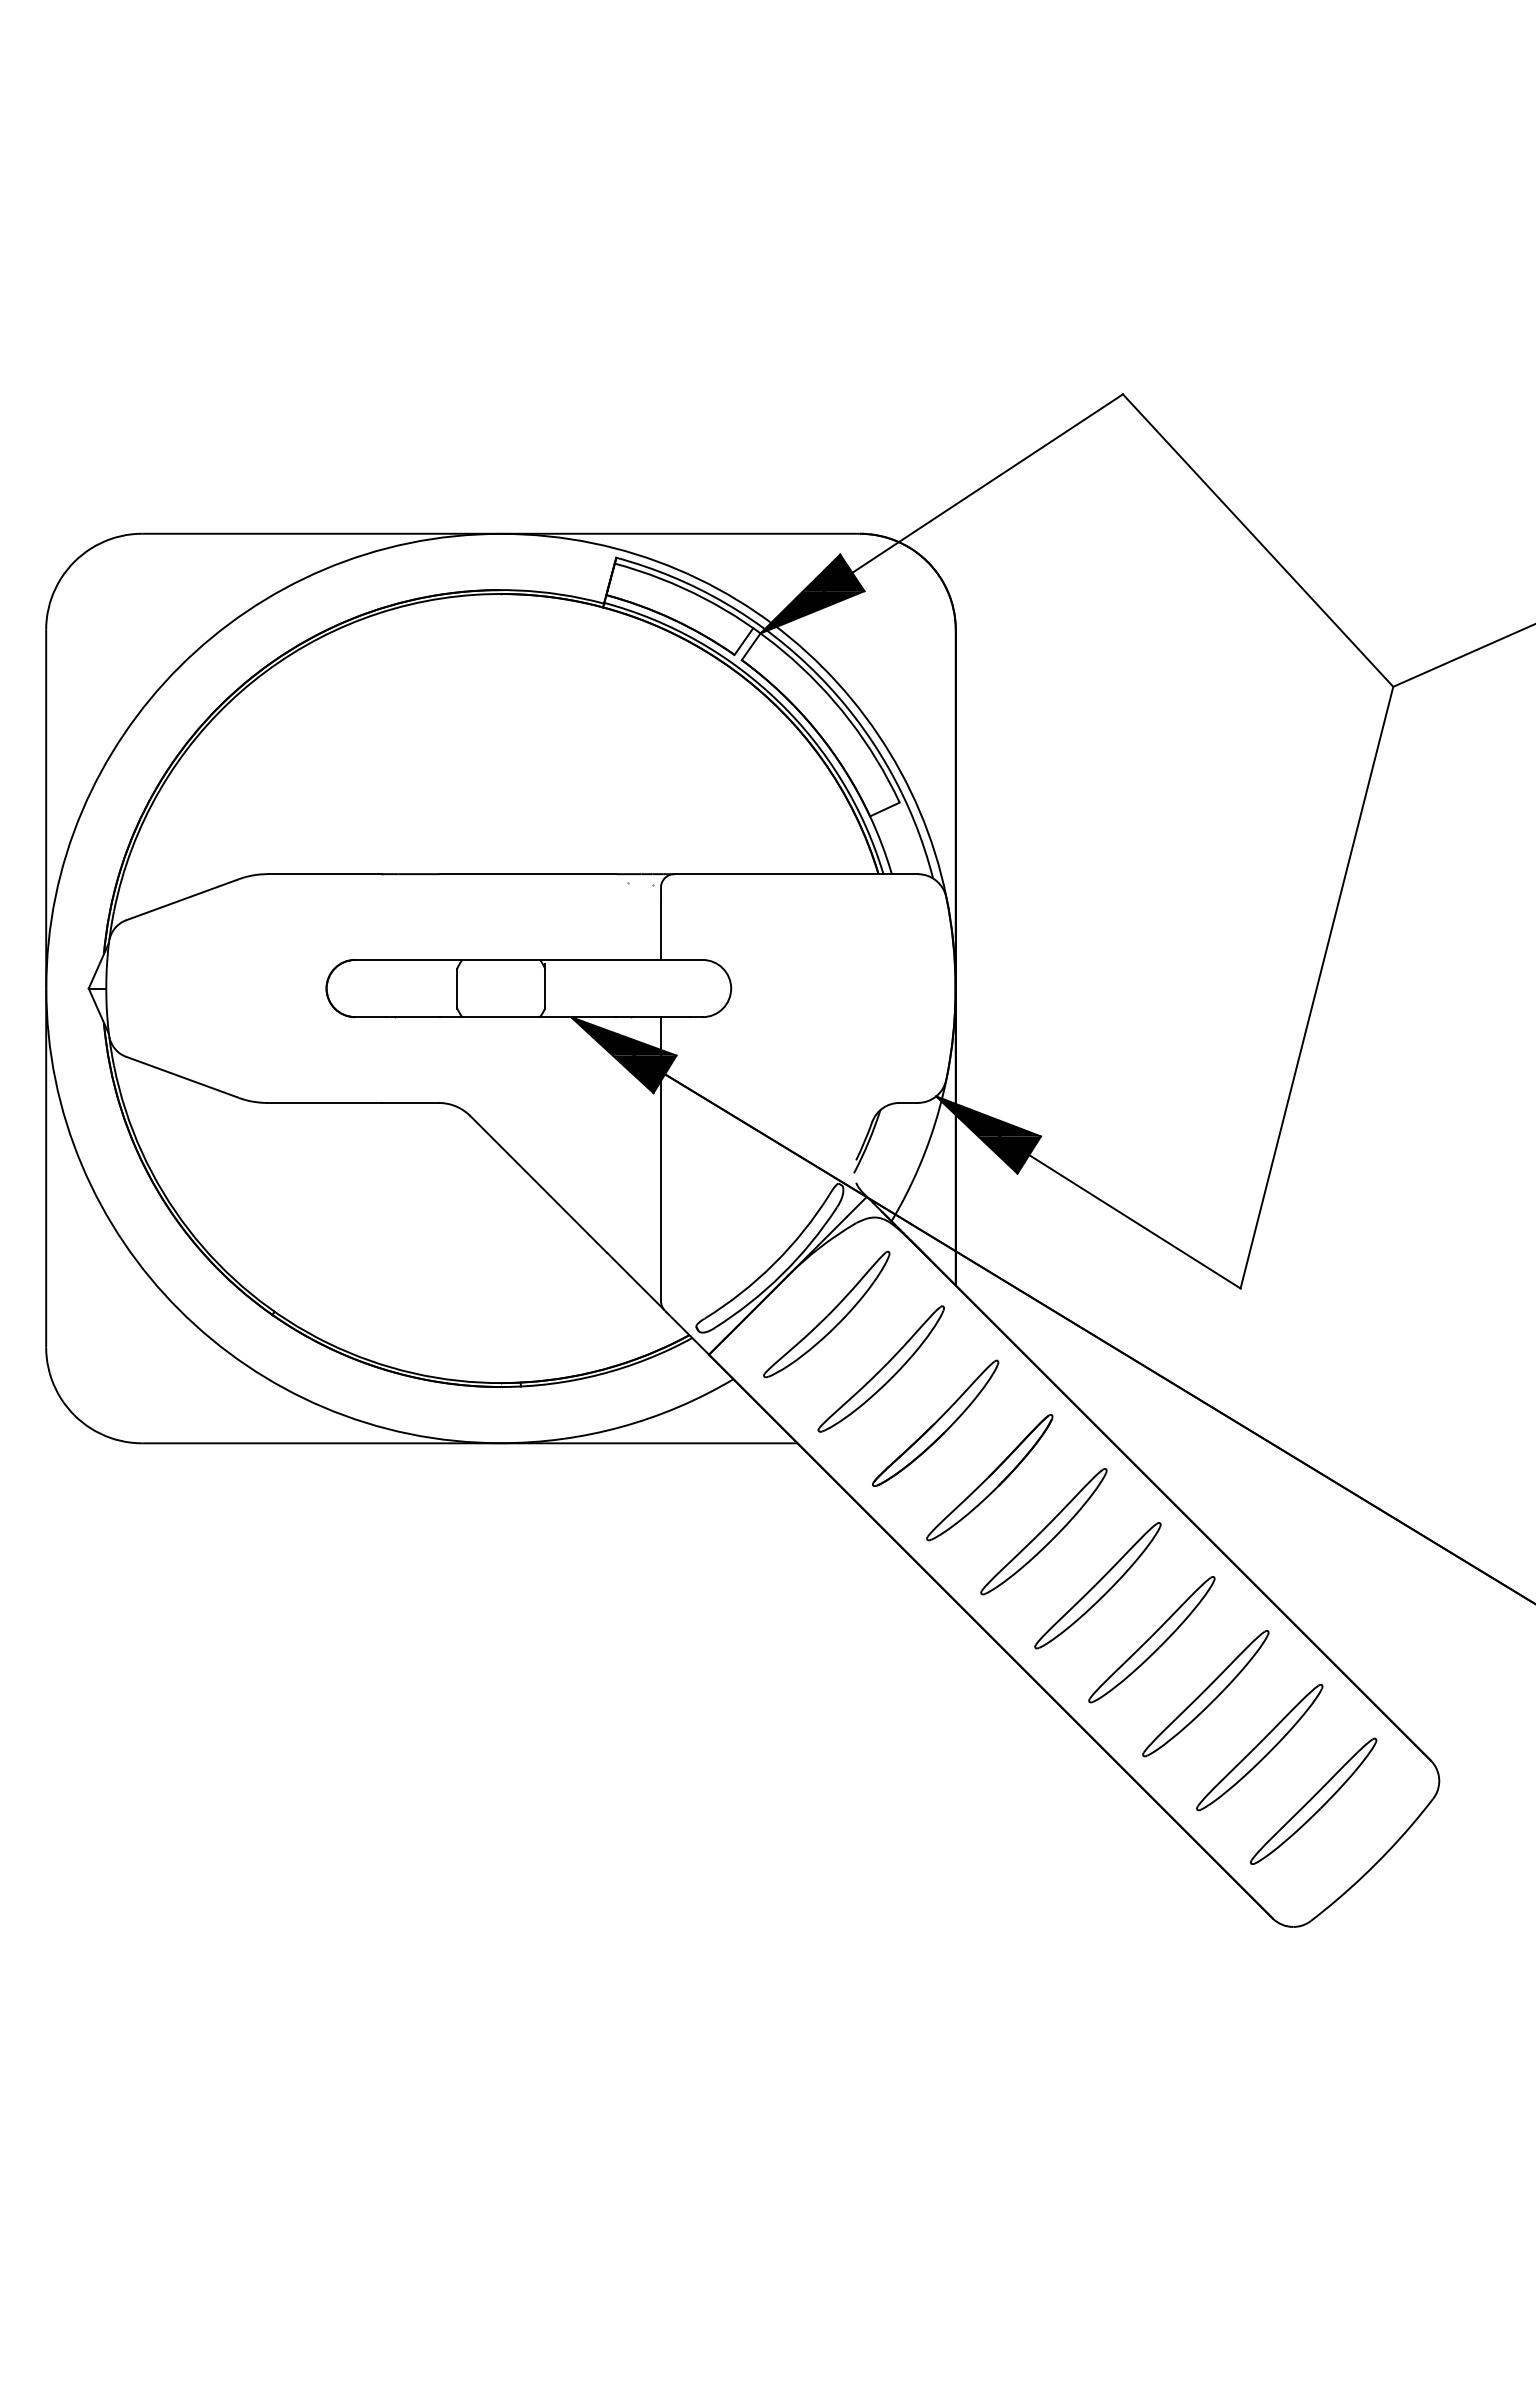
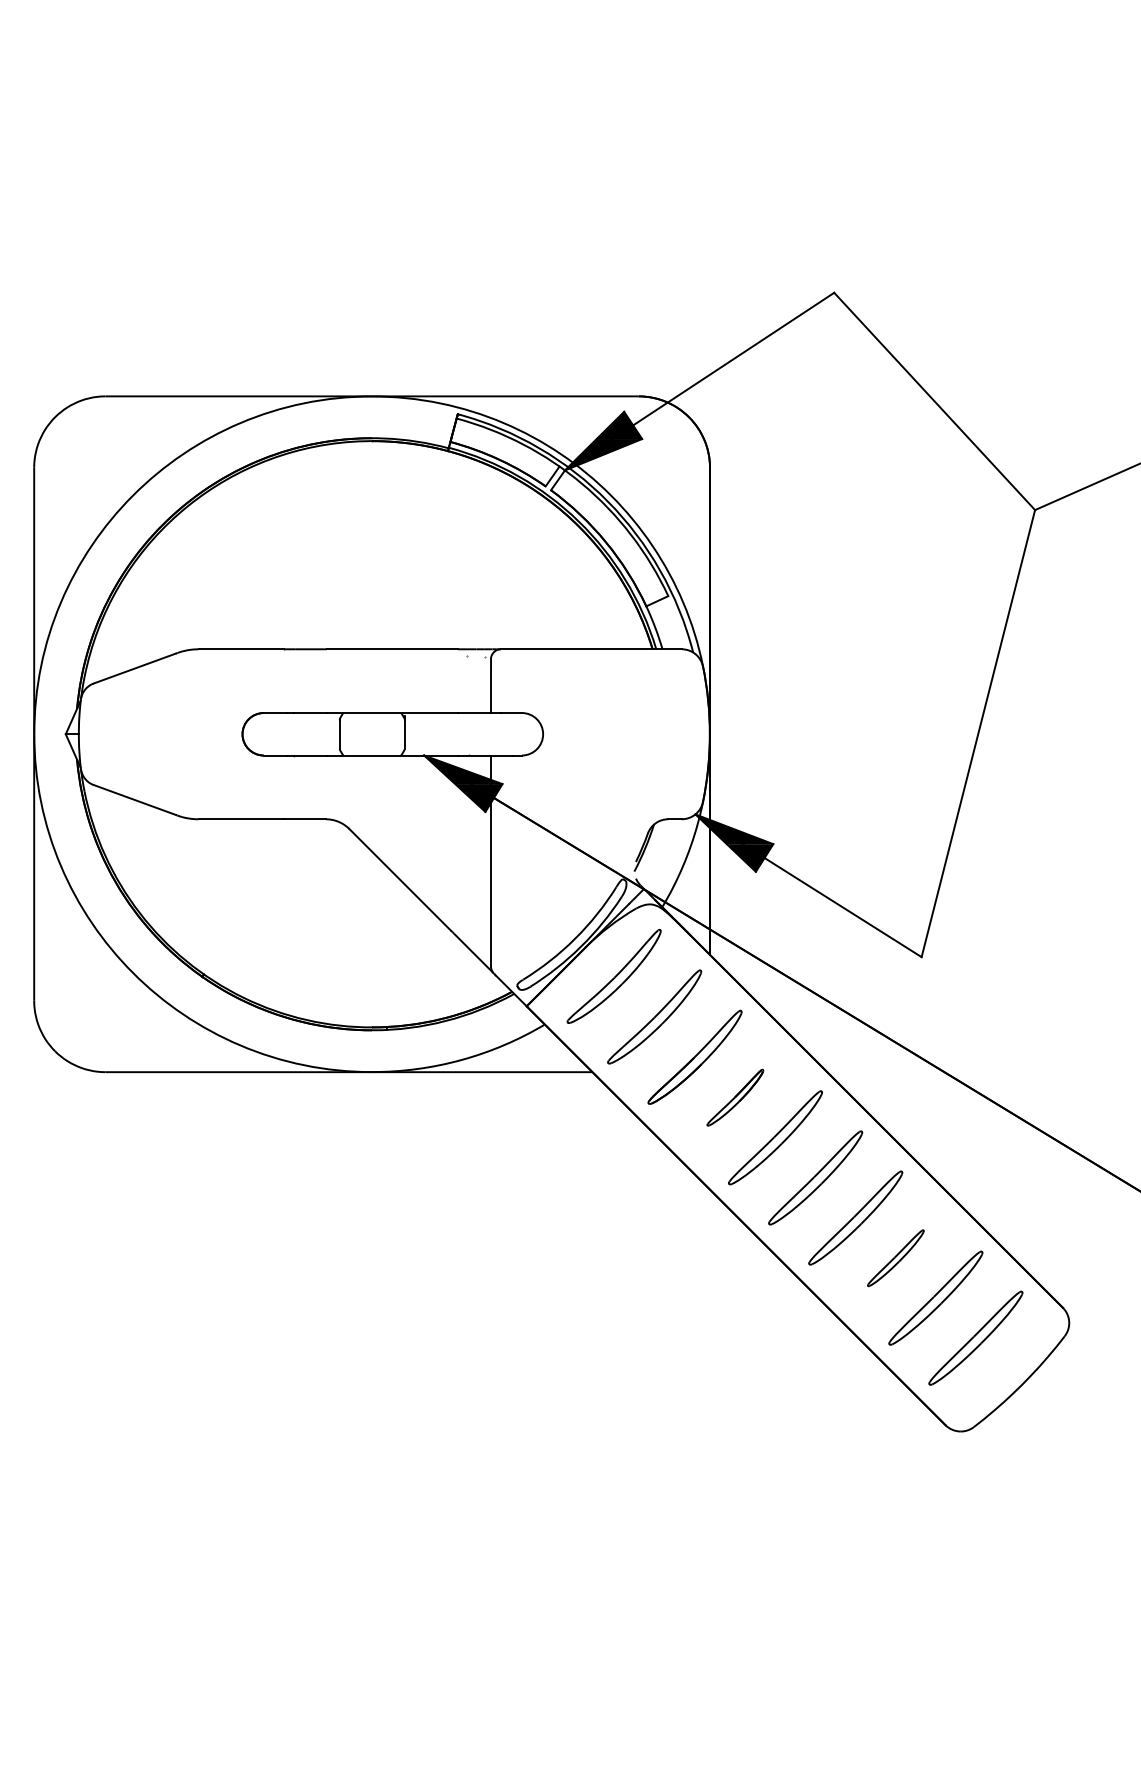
part: (989, 1477) -> (735, 1097), size x0.6
part: (1205, 1693) -> (895, 1258), size x0.6

